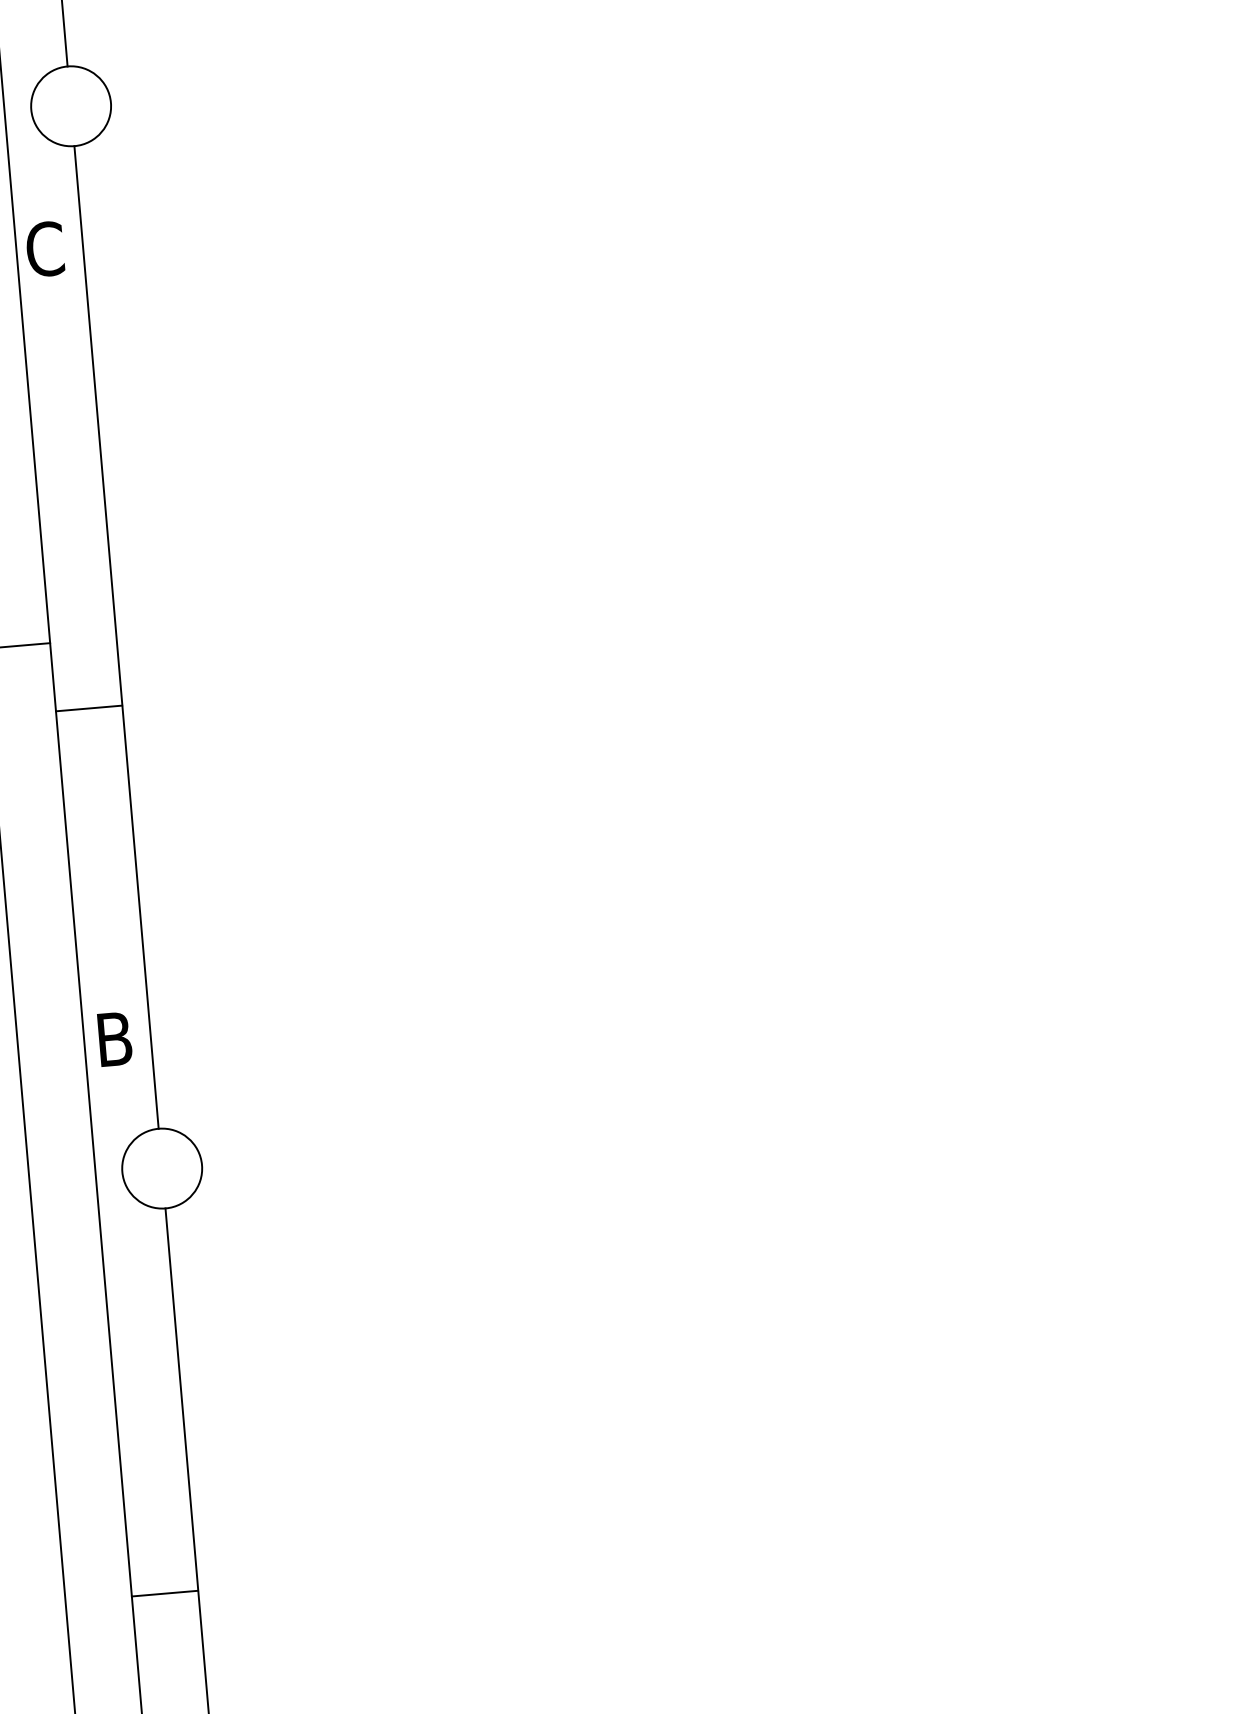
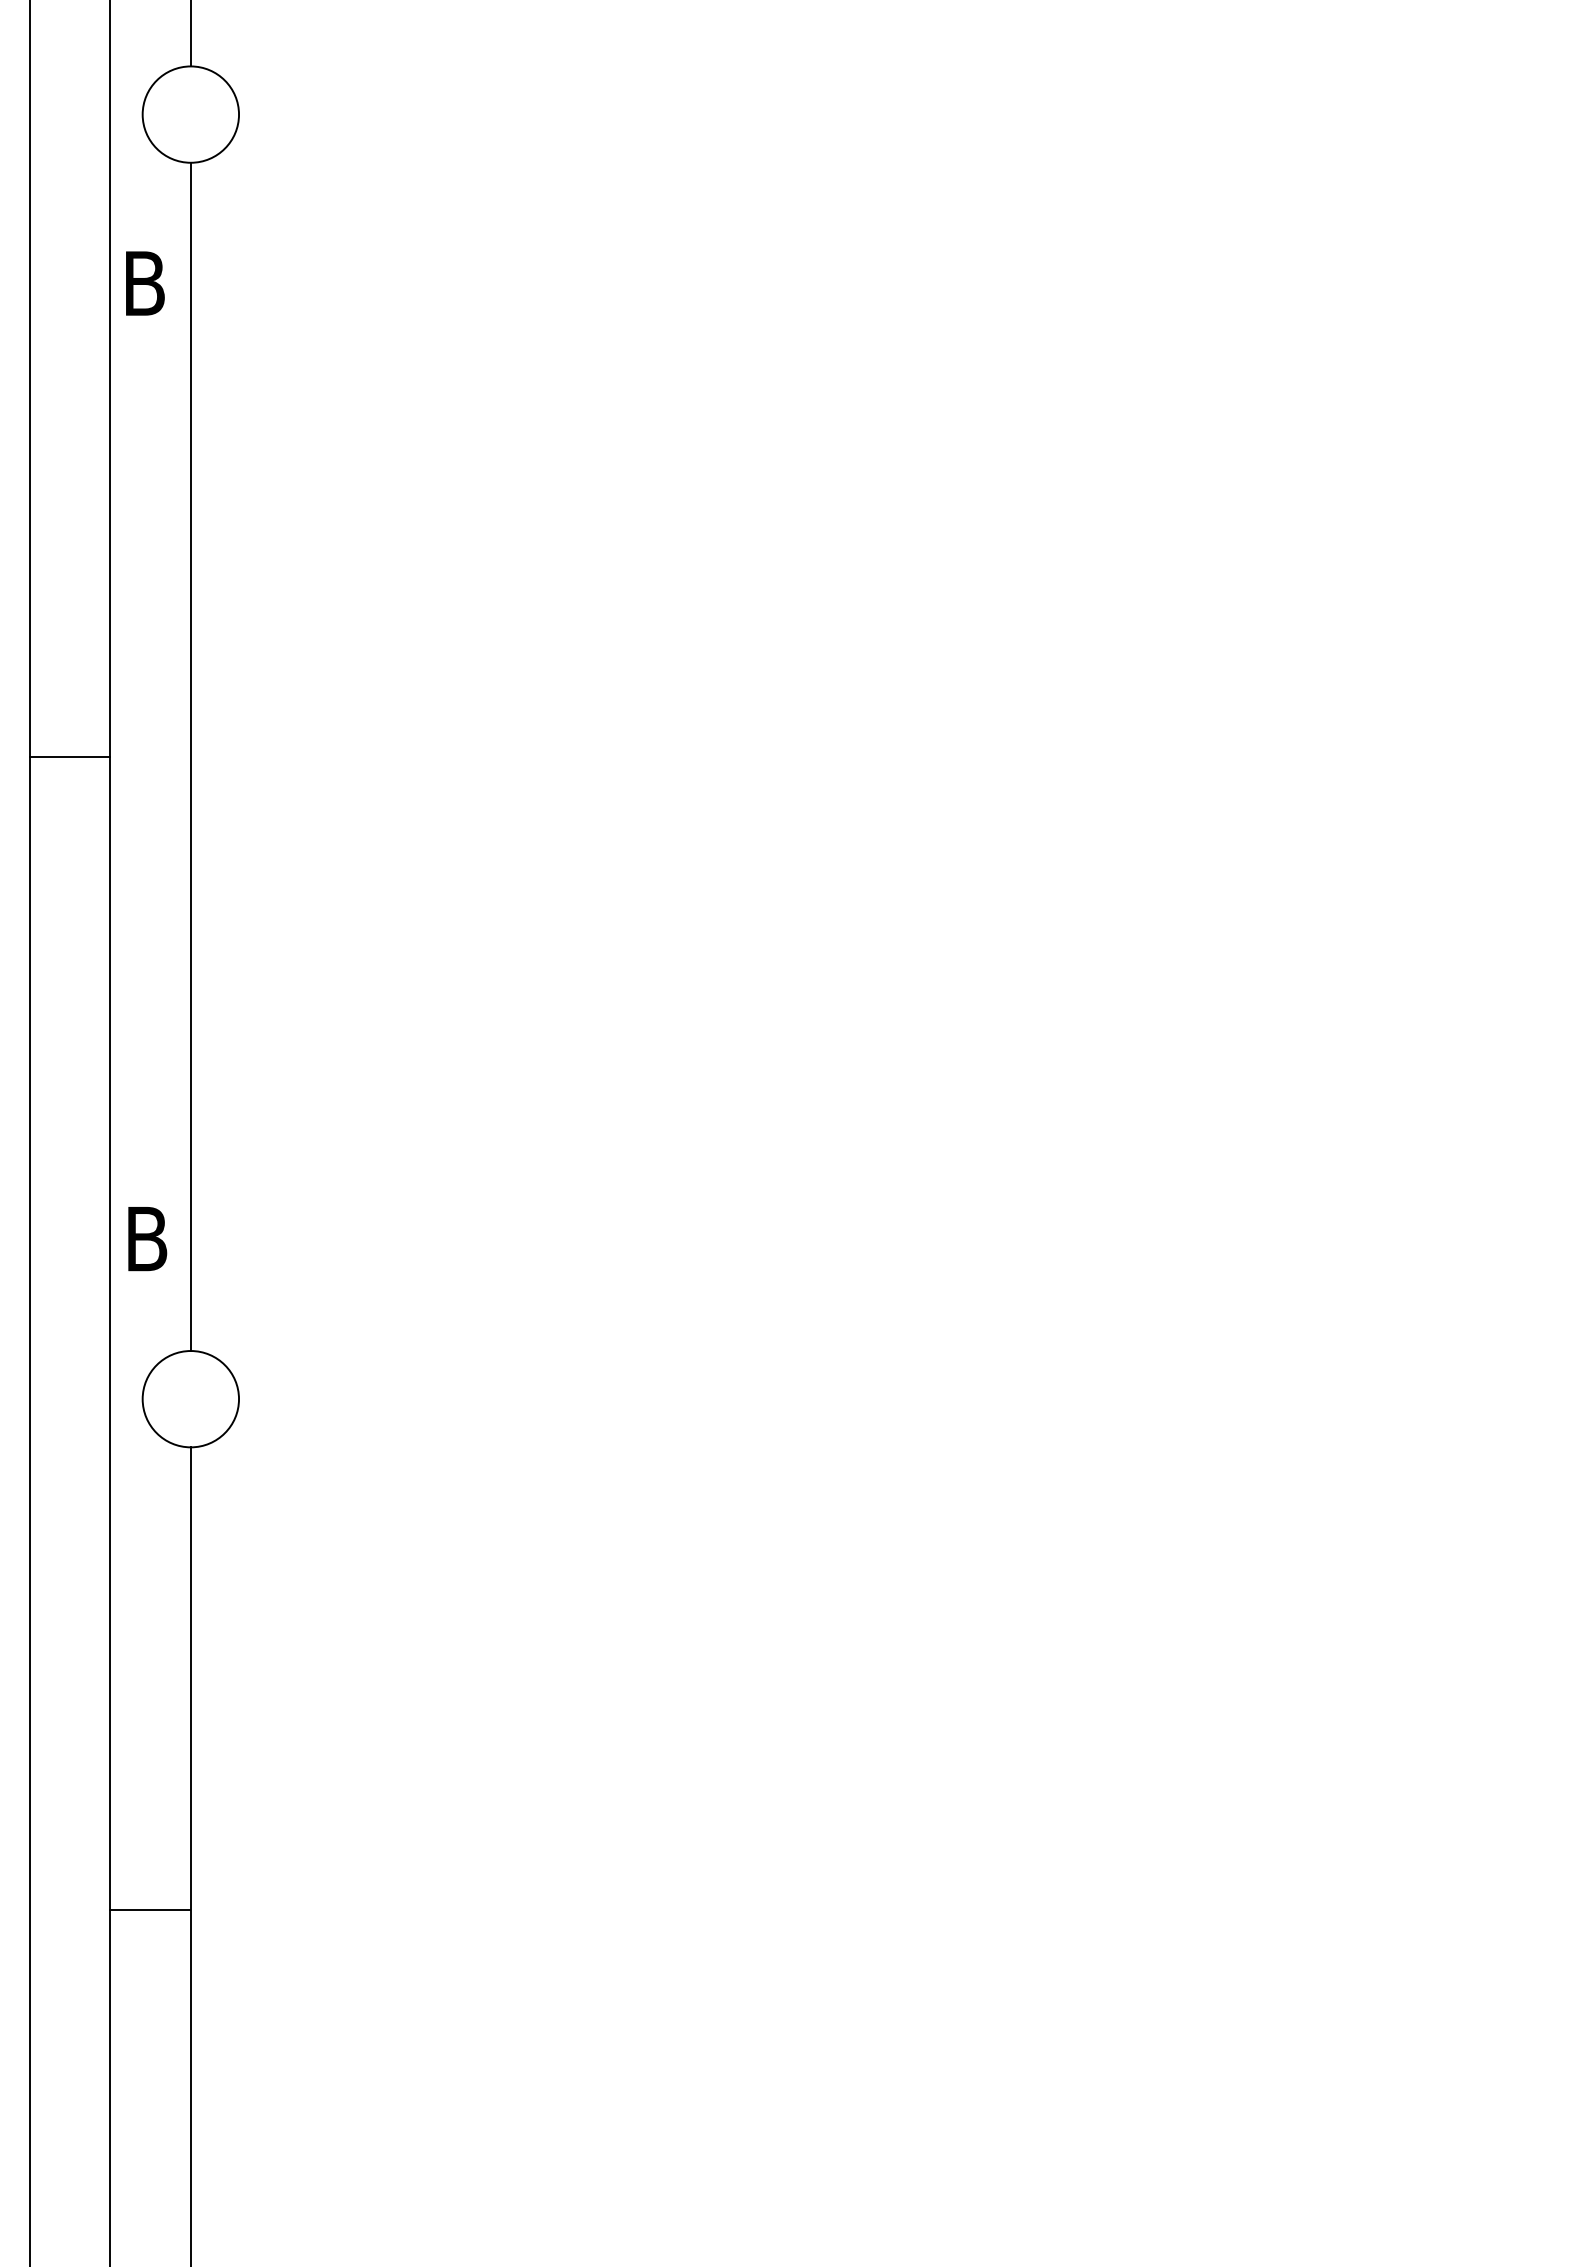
text: (44, 249) -> (144, 283), C -> B
line: (89, 708) -> (150, 839), removed

